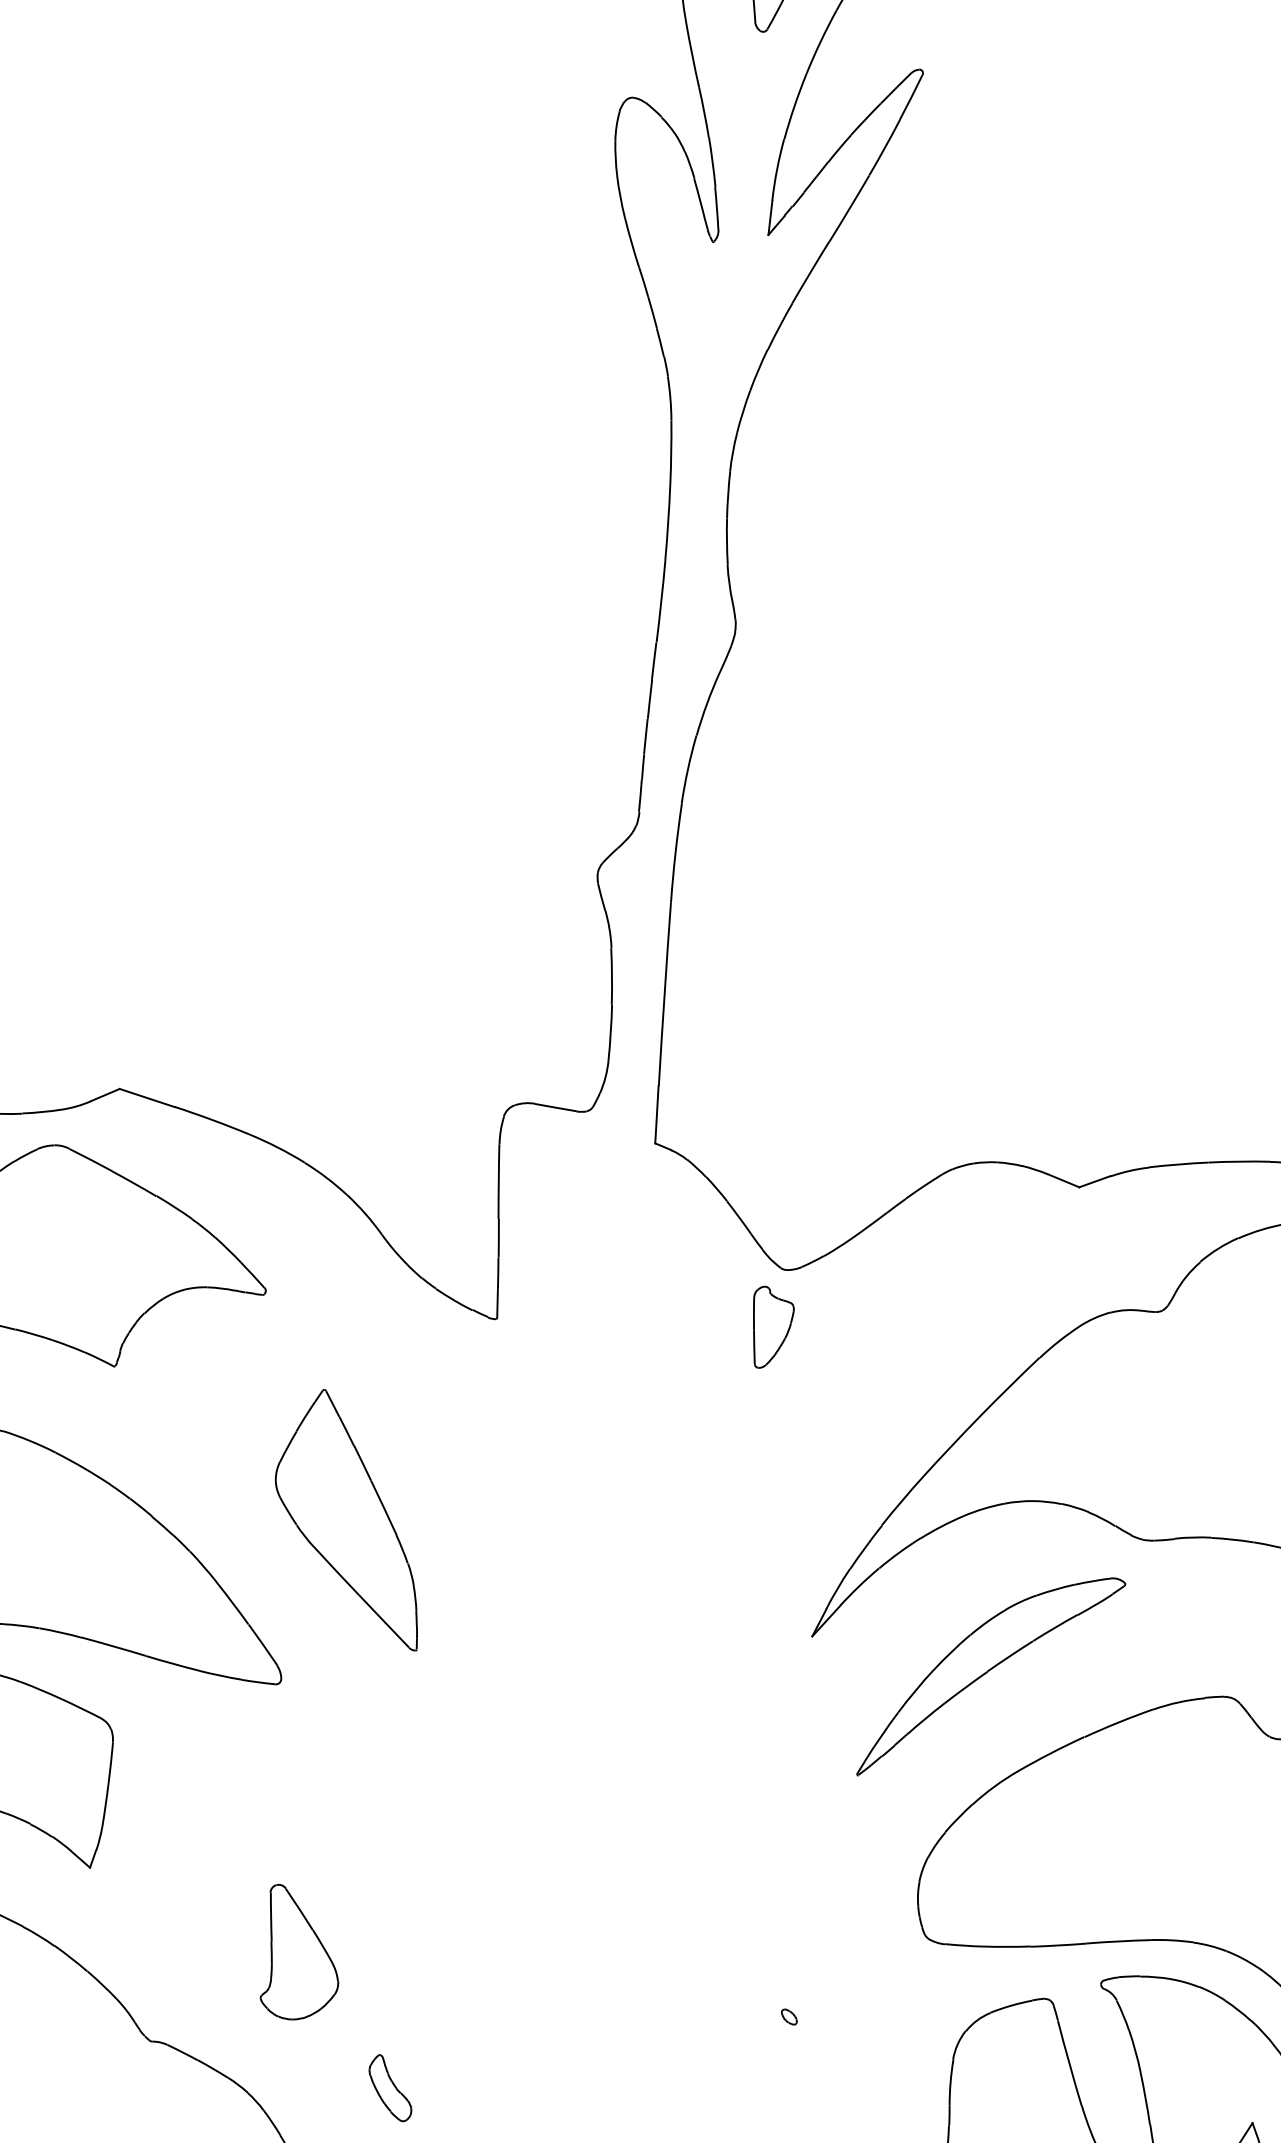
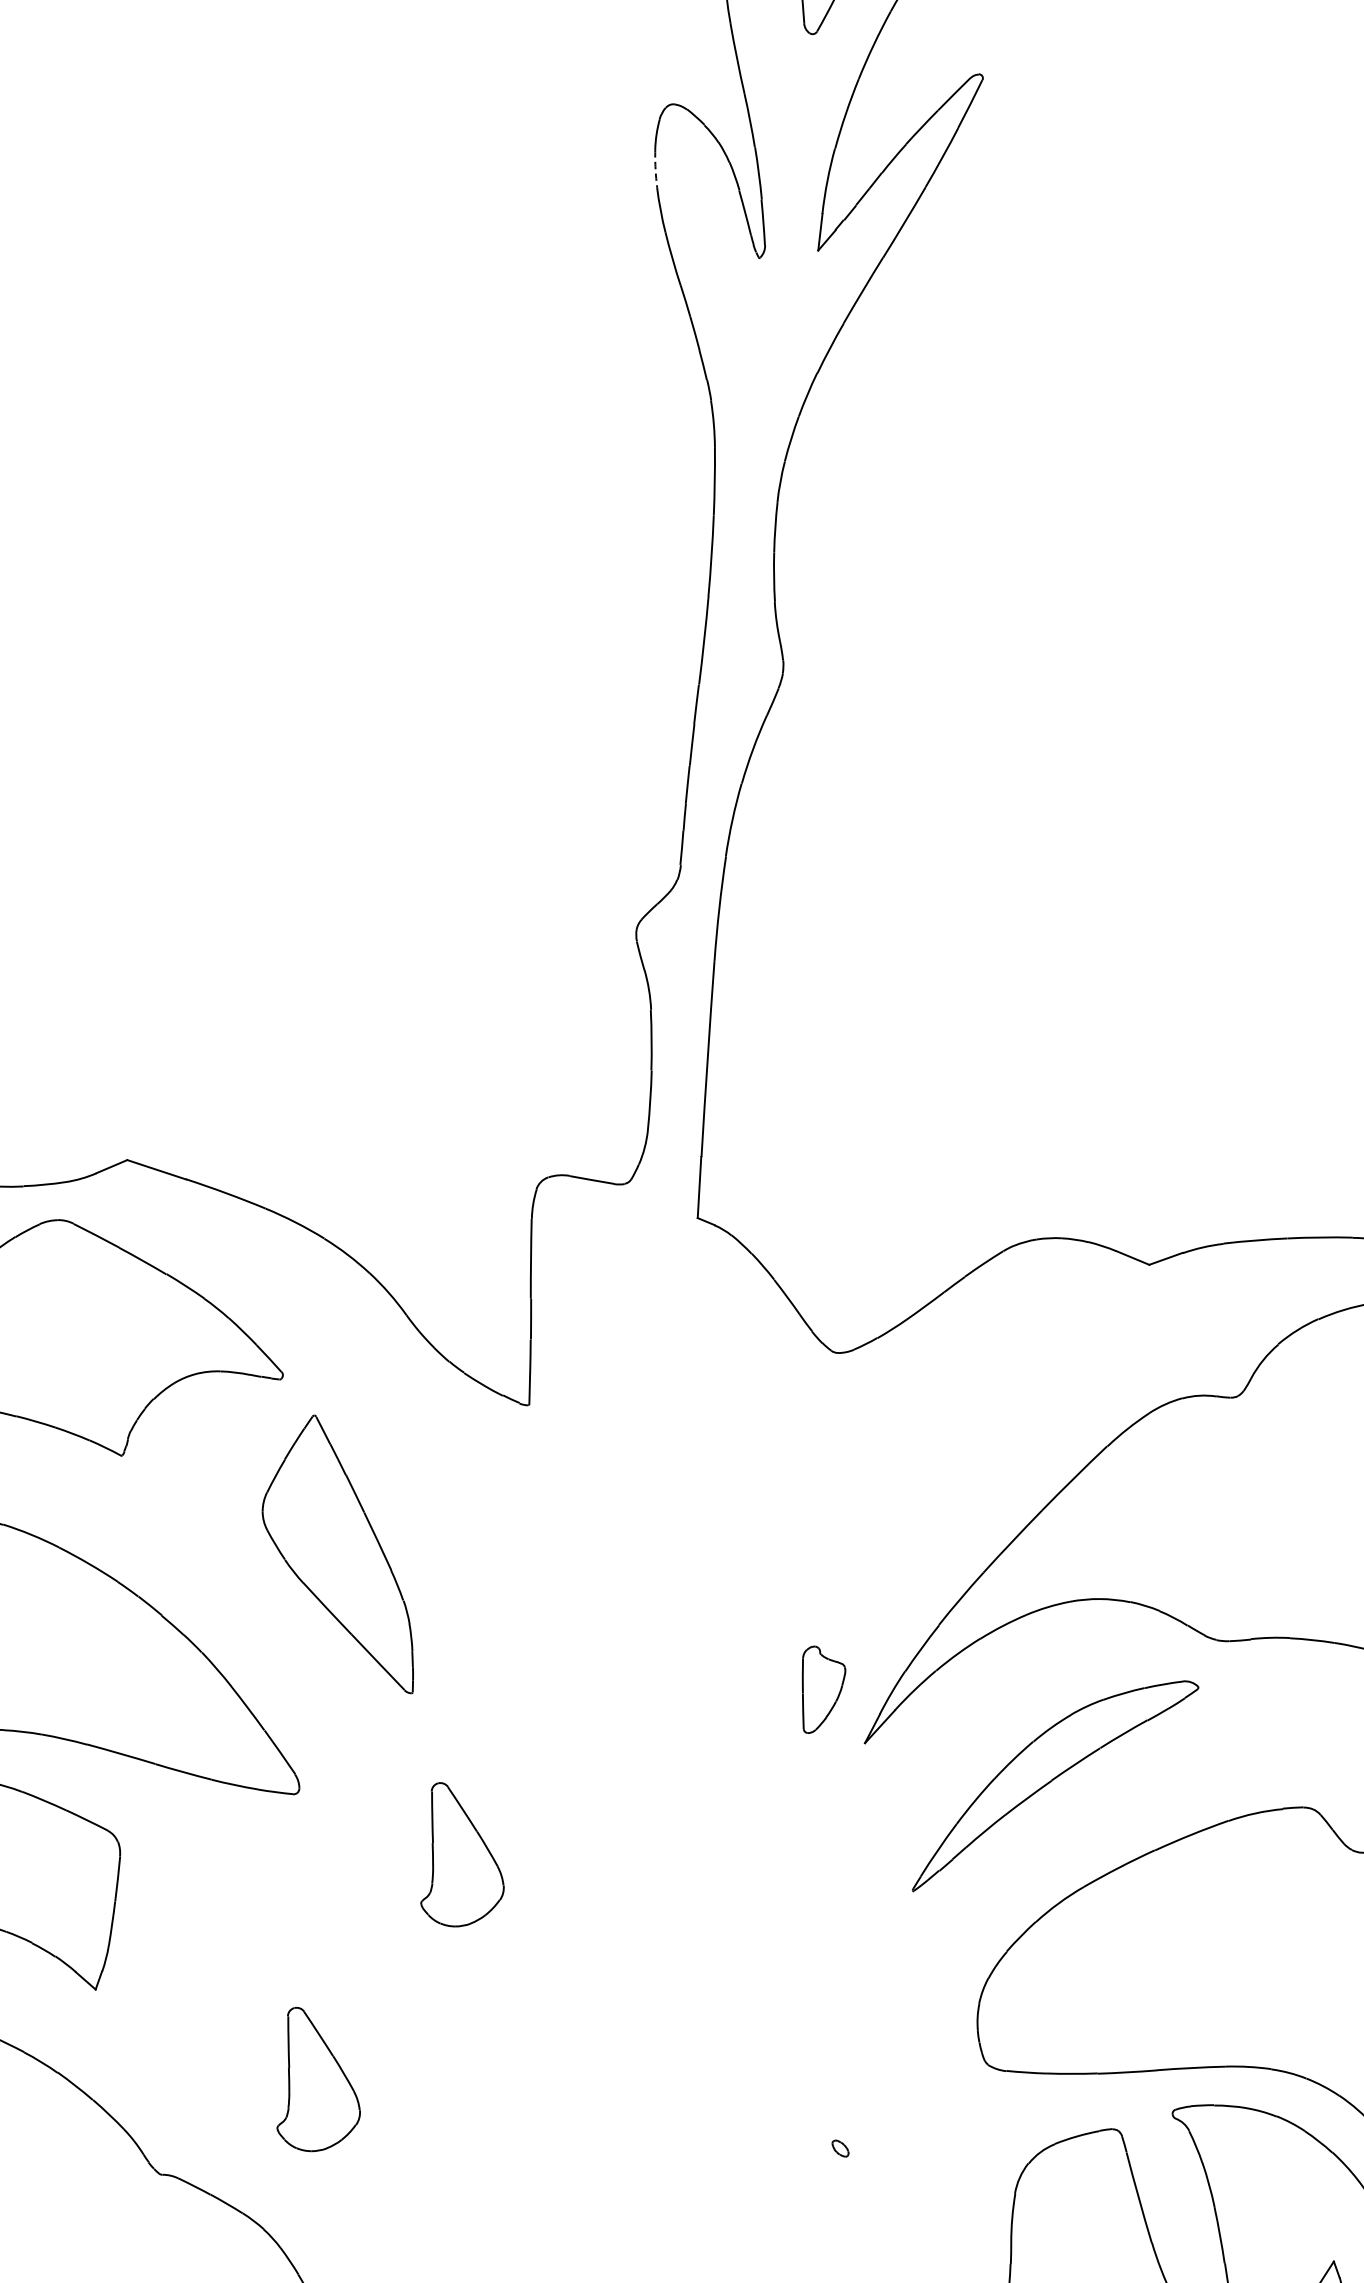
arc: (615, 158) -> (655, 169), solid -> dashed
part: (773, 1326) -> (823, 1688), moved
part: (345, 1520) -> (336, 1554), moved
part: (434, 1741) -> (462, 1855), added
part: (390, 2088) -> (415, 2224), removed

